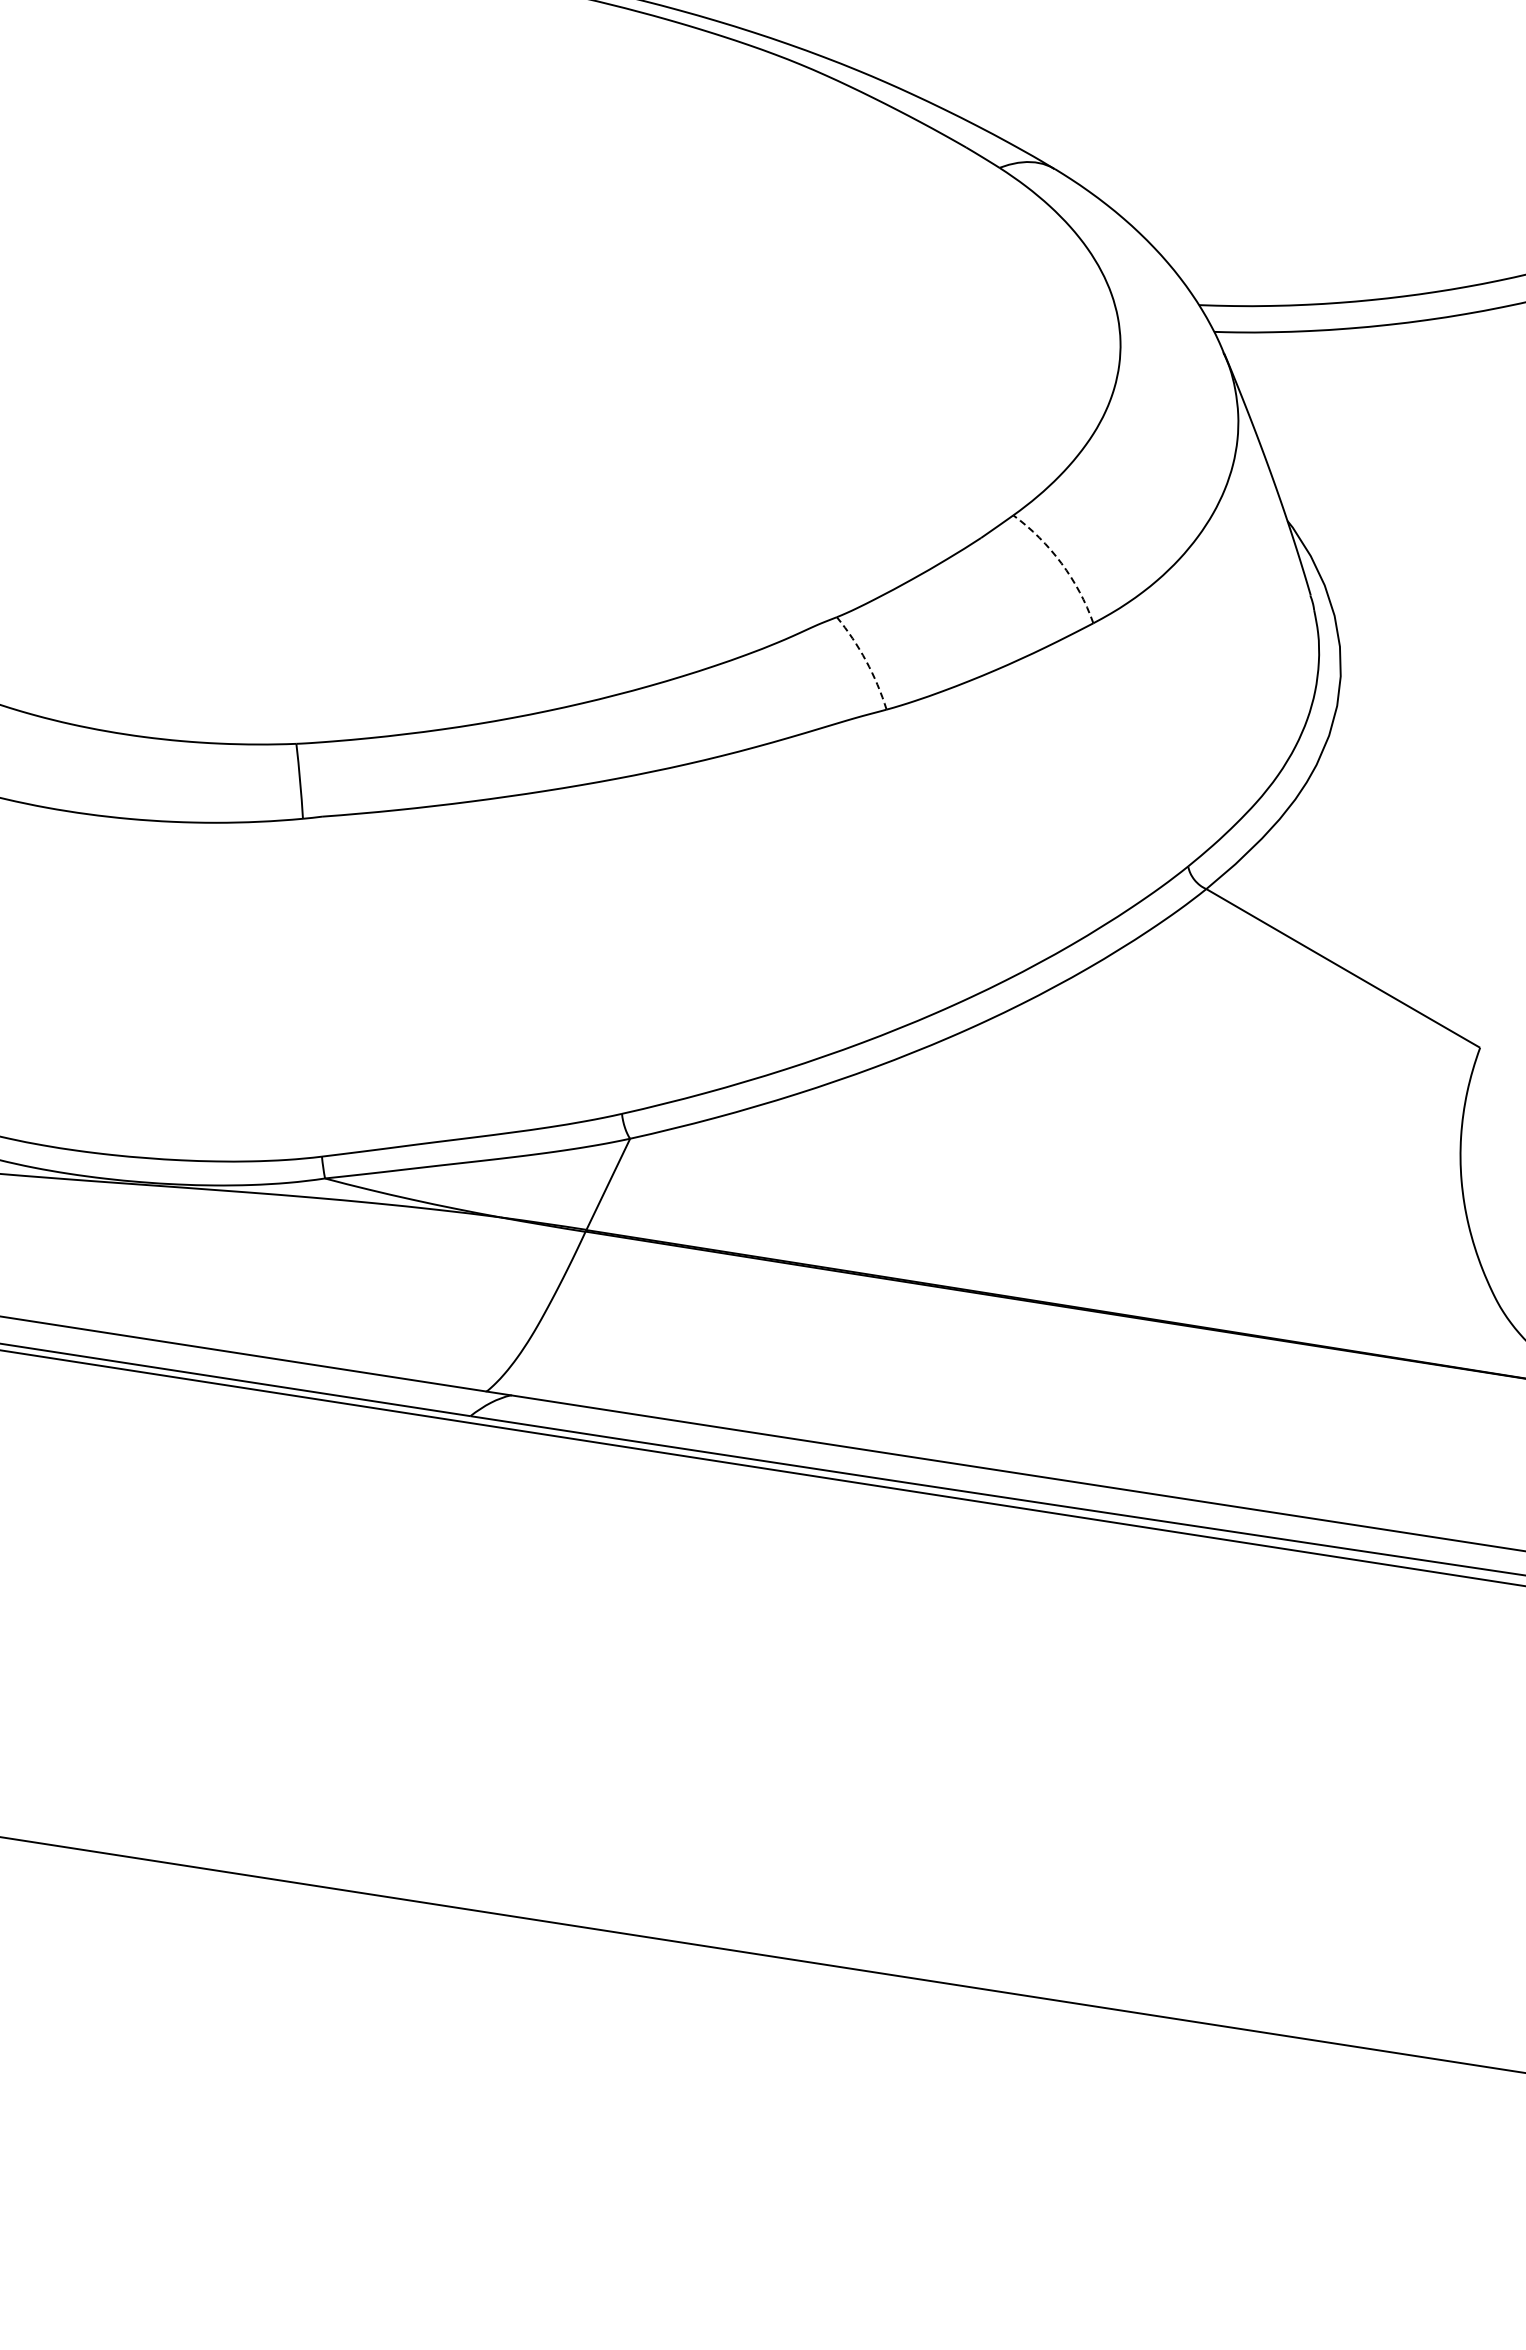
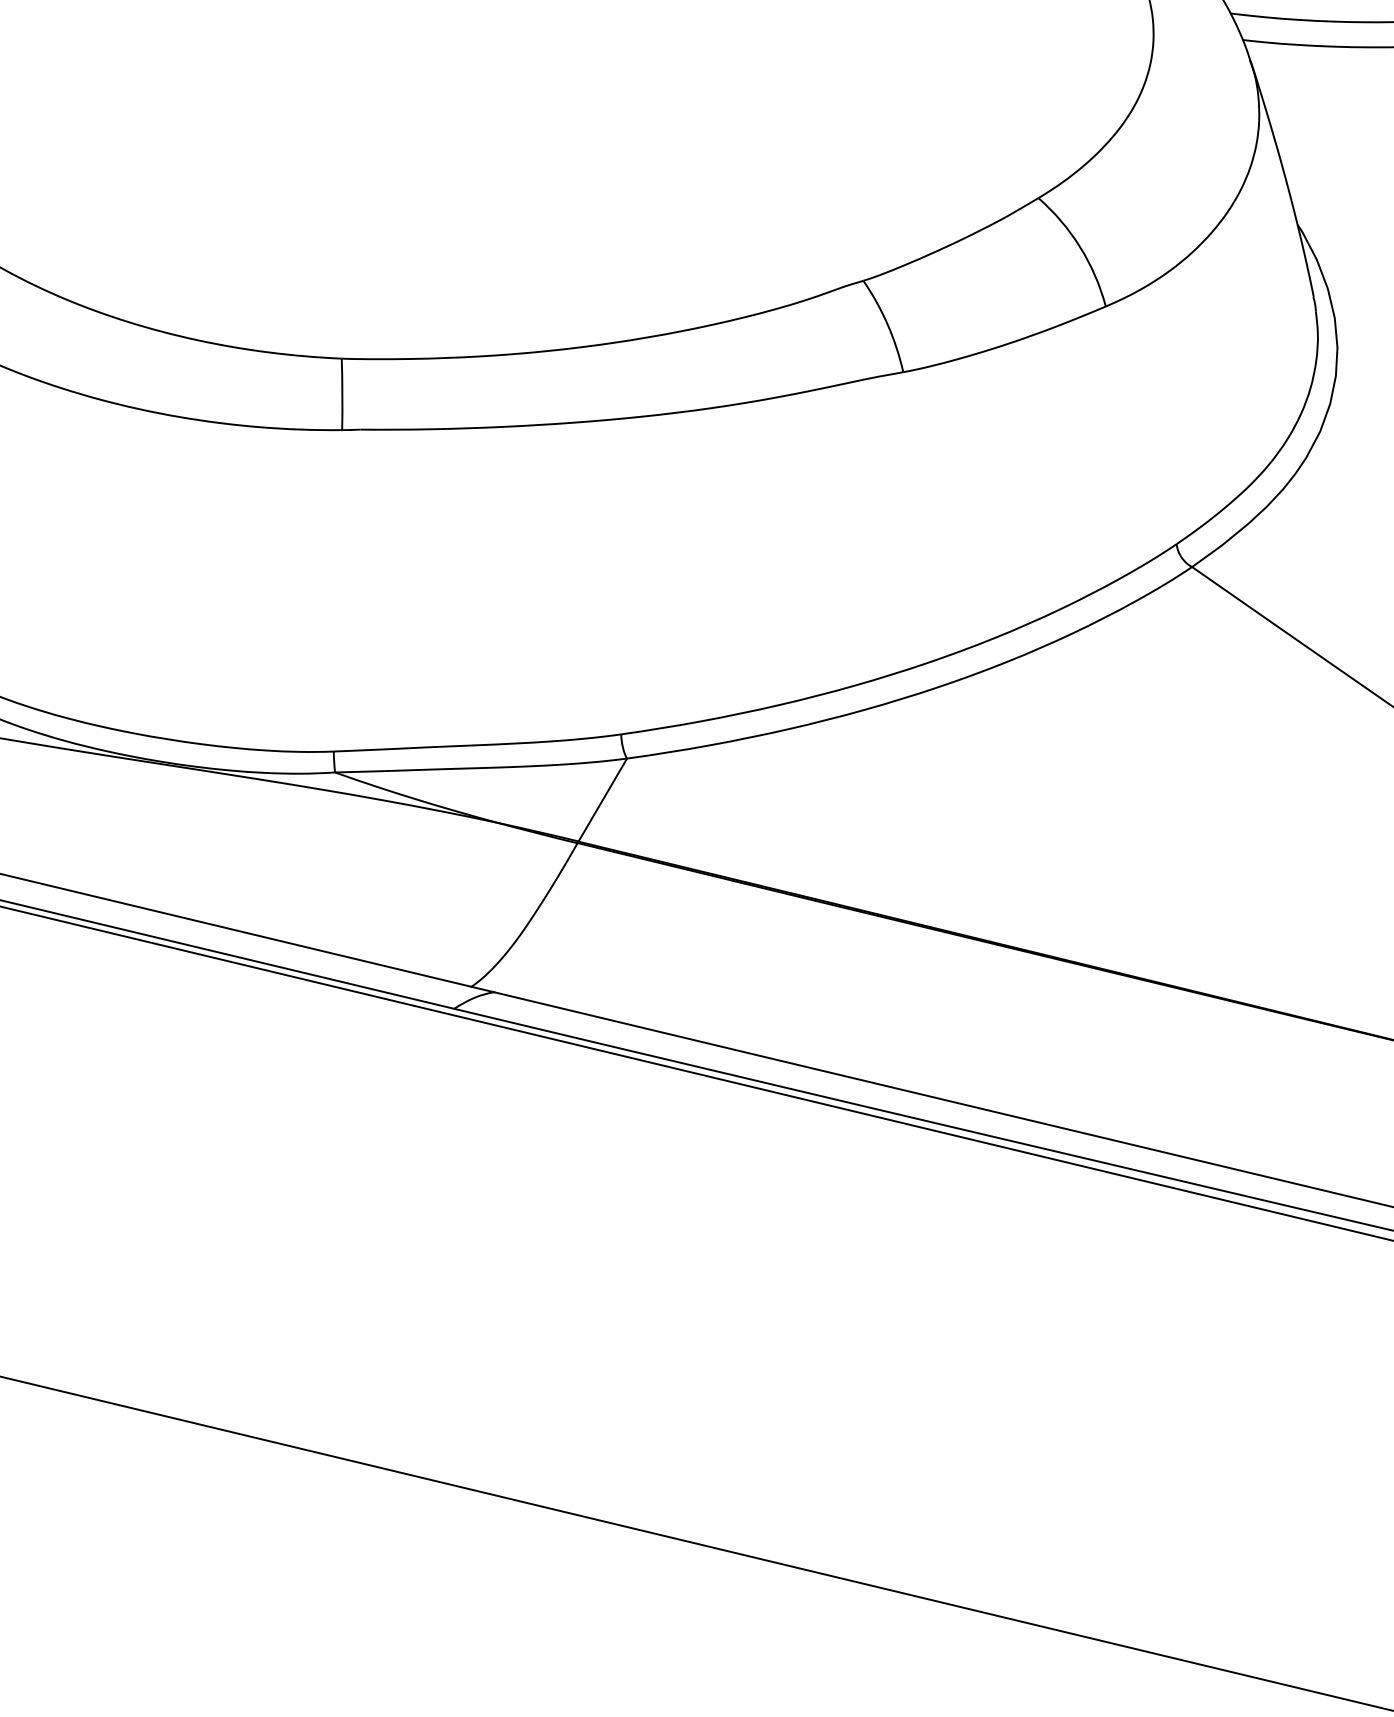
arc: (1061, 563) -> (1080, 247), dashed -> solid
arc: (866, 661) -> (887, 325), dashed -> solid

